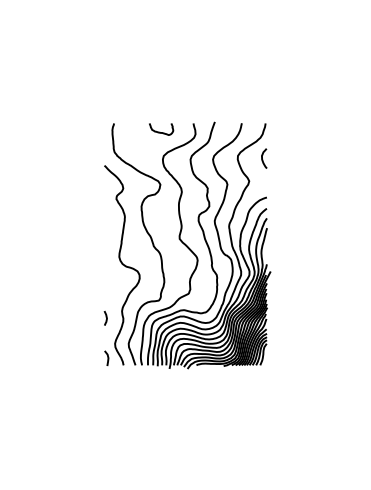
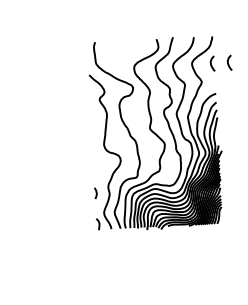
curve: (159, 131) -> (130, 46), removed
curve: (285, 159) -> (229, 63), added

